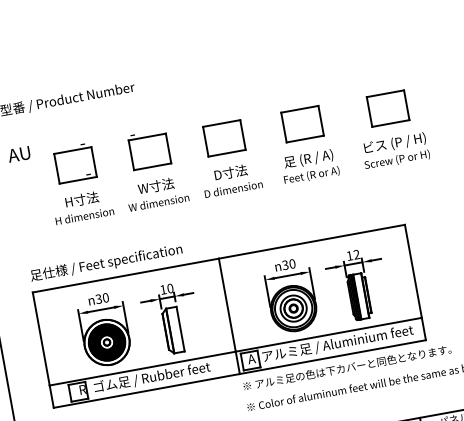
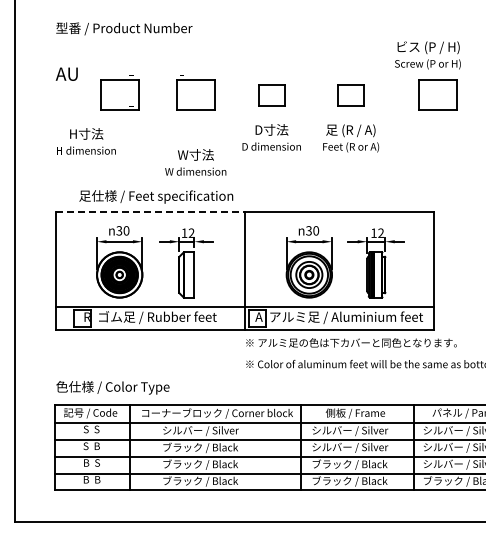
part: (301, 123) -> (350, 94), size x0.7
part: (224, 137) -> (271, 94), size x0.7
text: (395, 151) -> (427, 55), moved
text: (157, 193) -> (195, 162), moved
text: (83, 207) -> (86, 141), moved
text: (106, 262) -> (156, 196), moved
line: (126, 275) -> (150, 212), solid -> dashed
text: (170, 288) -> (191, 233), 10 -> 12

